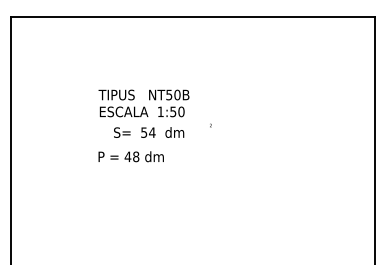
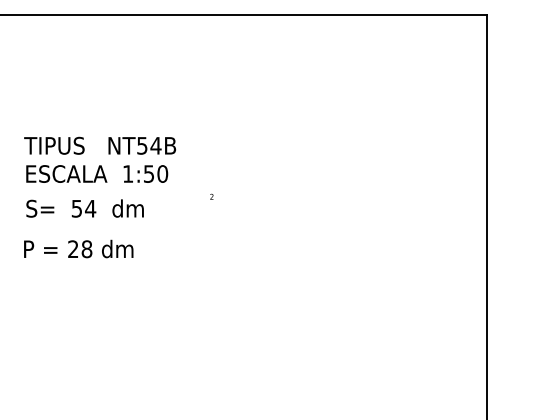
text: (177, 94) -> (156, 144), NT50B -> NT54B
text: (149, 132) -> (85, 208), moved
text: (127, 156) -> (72, 248), 48 -> 28

